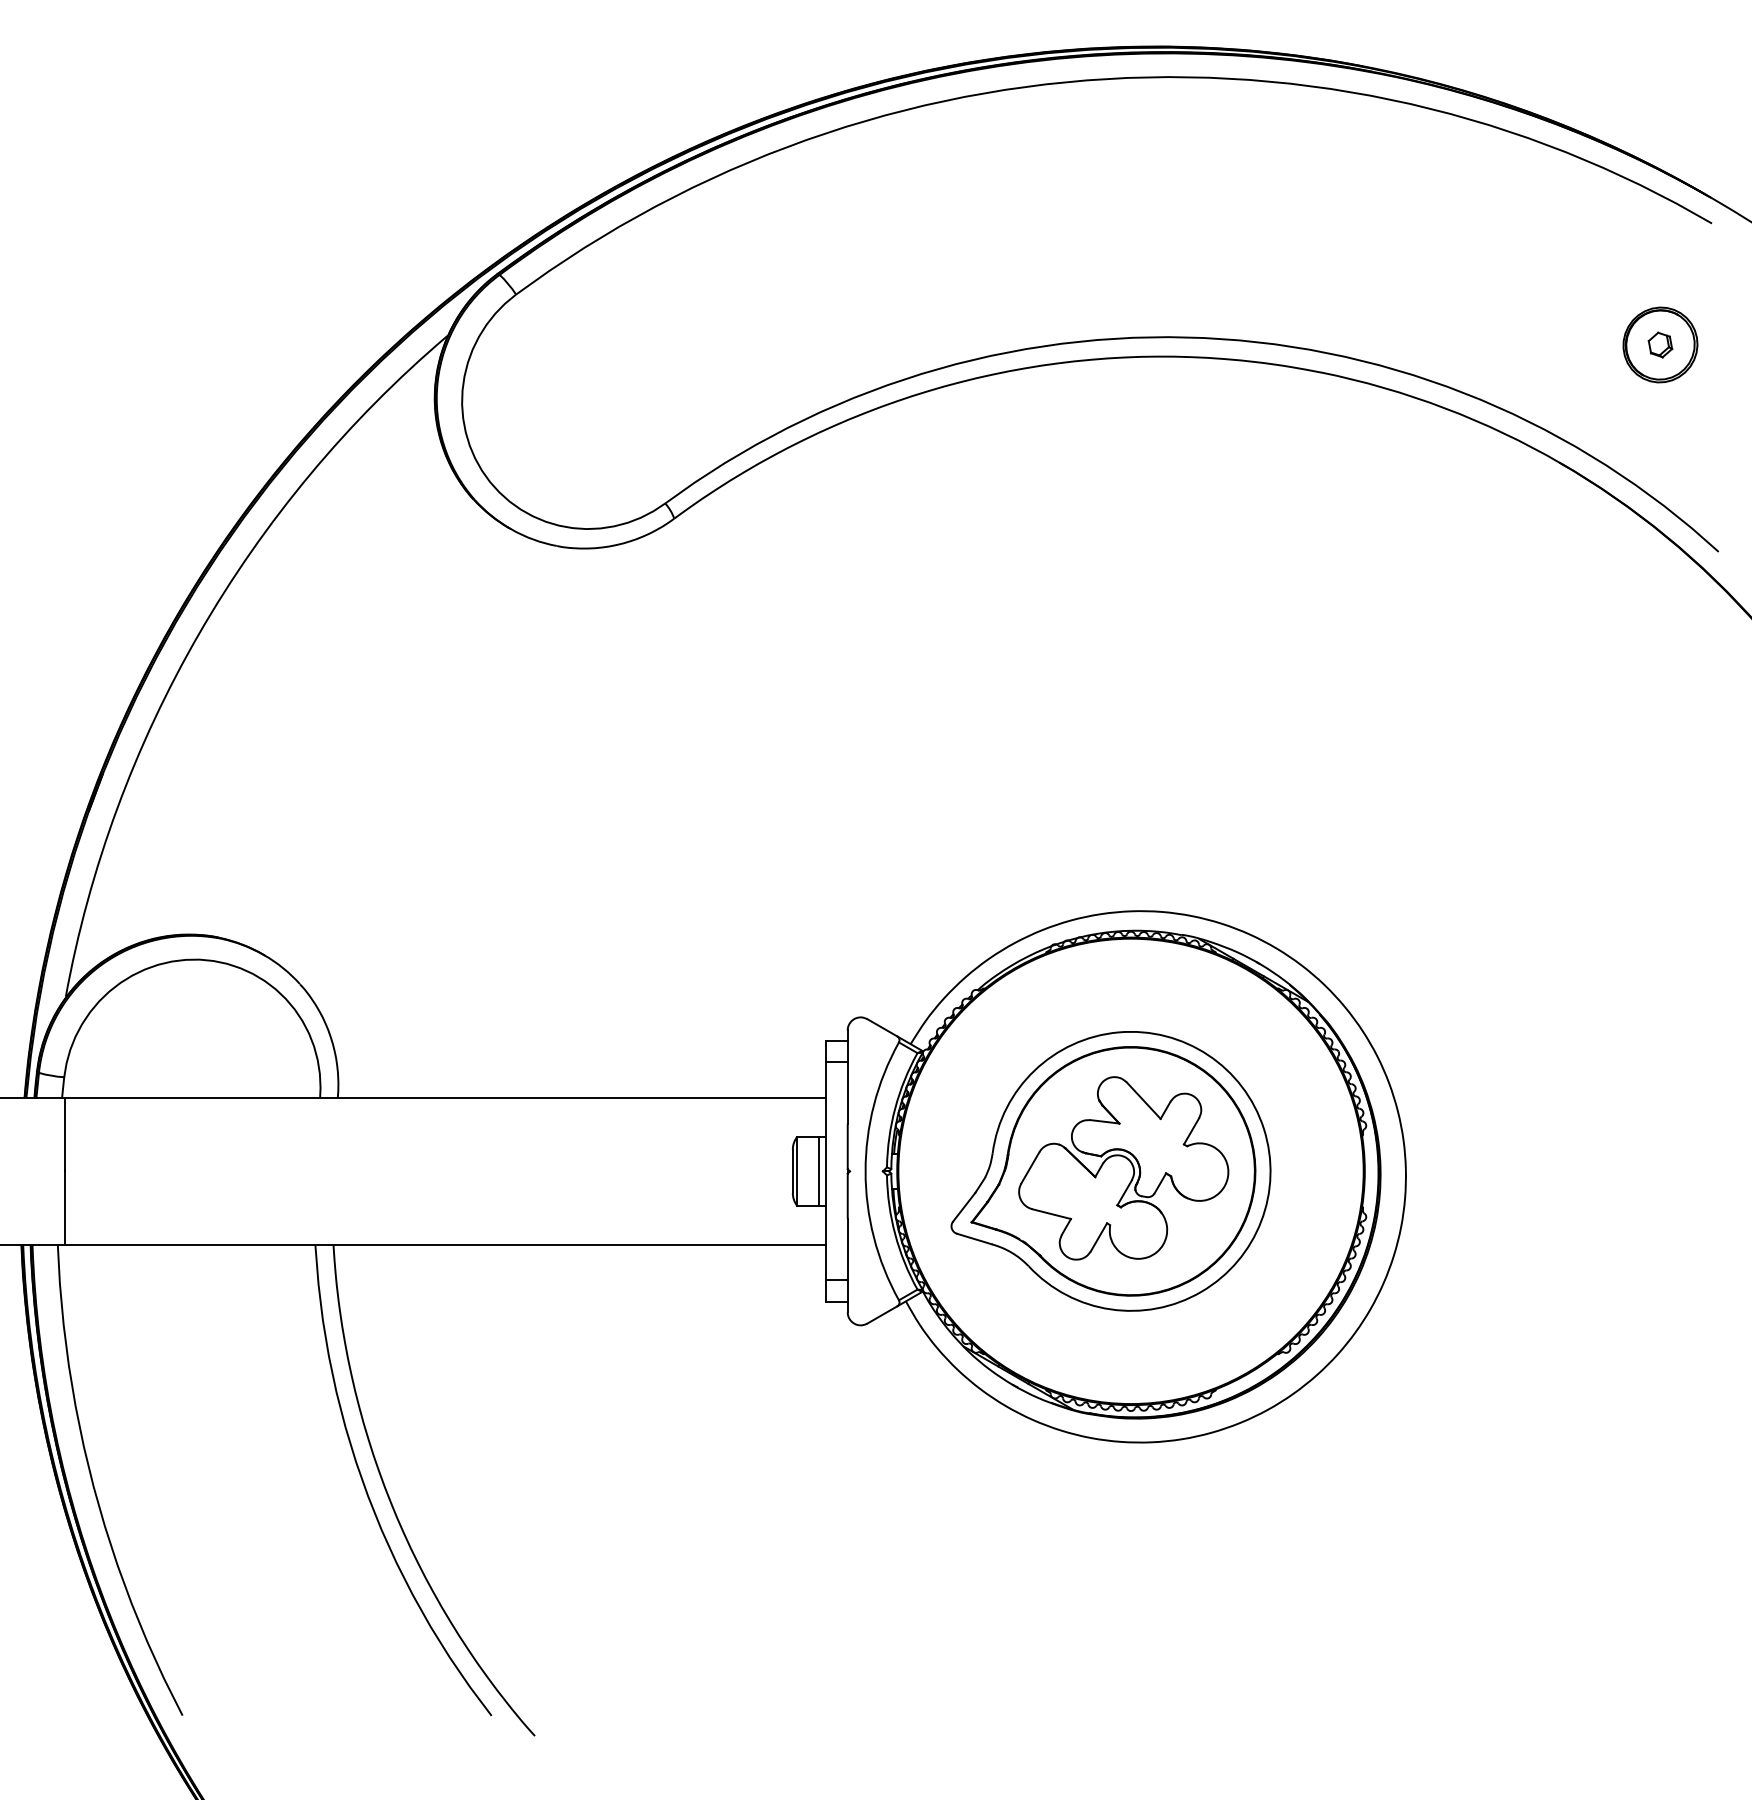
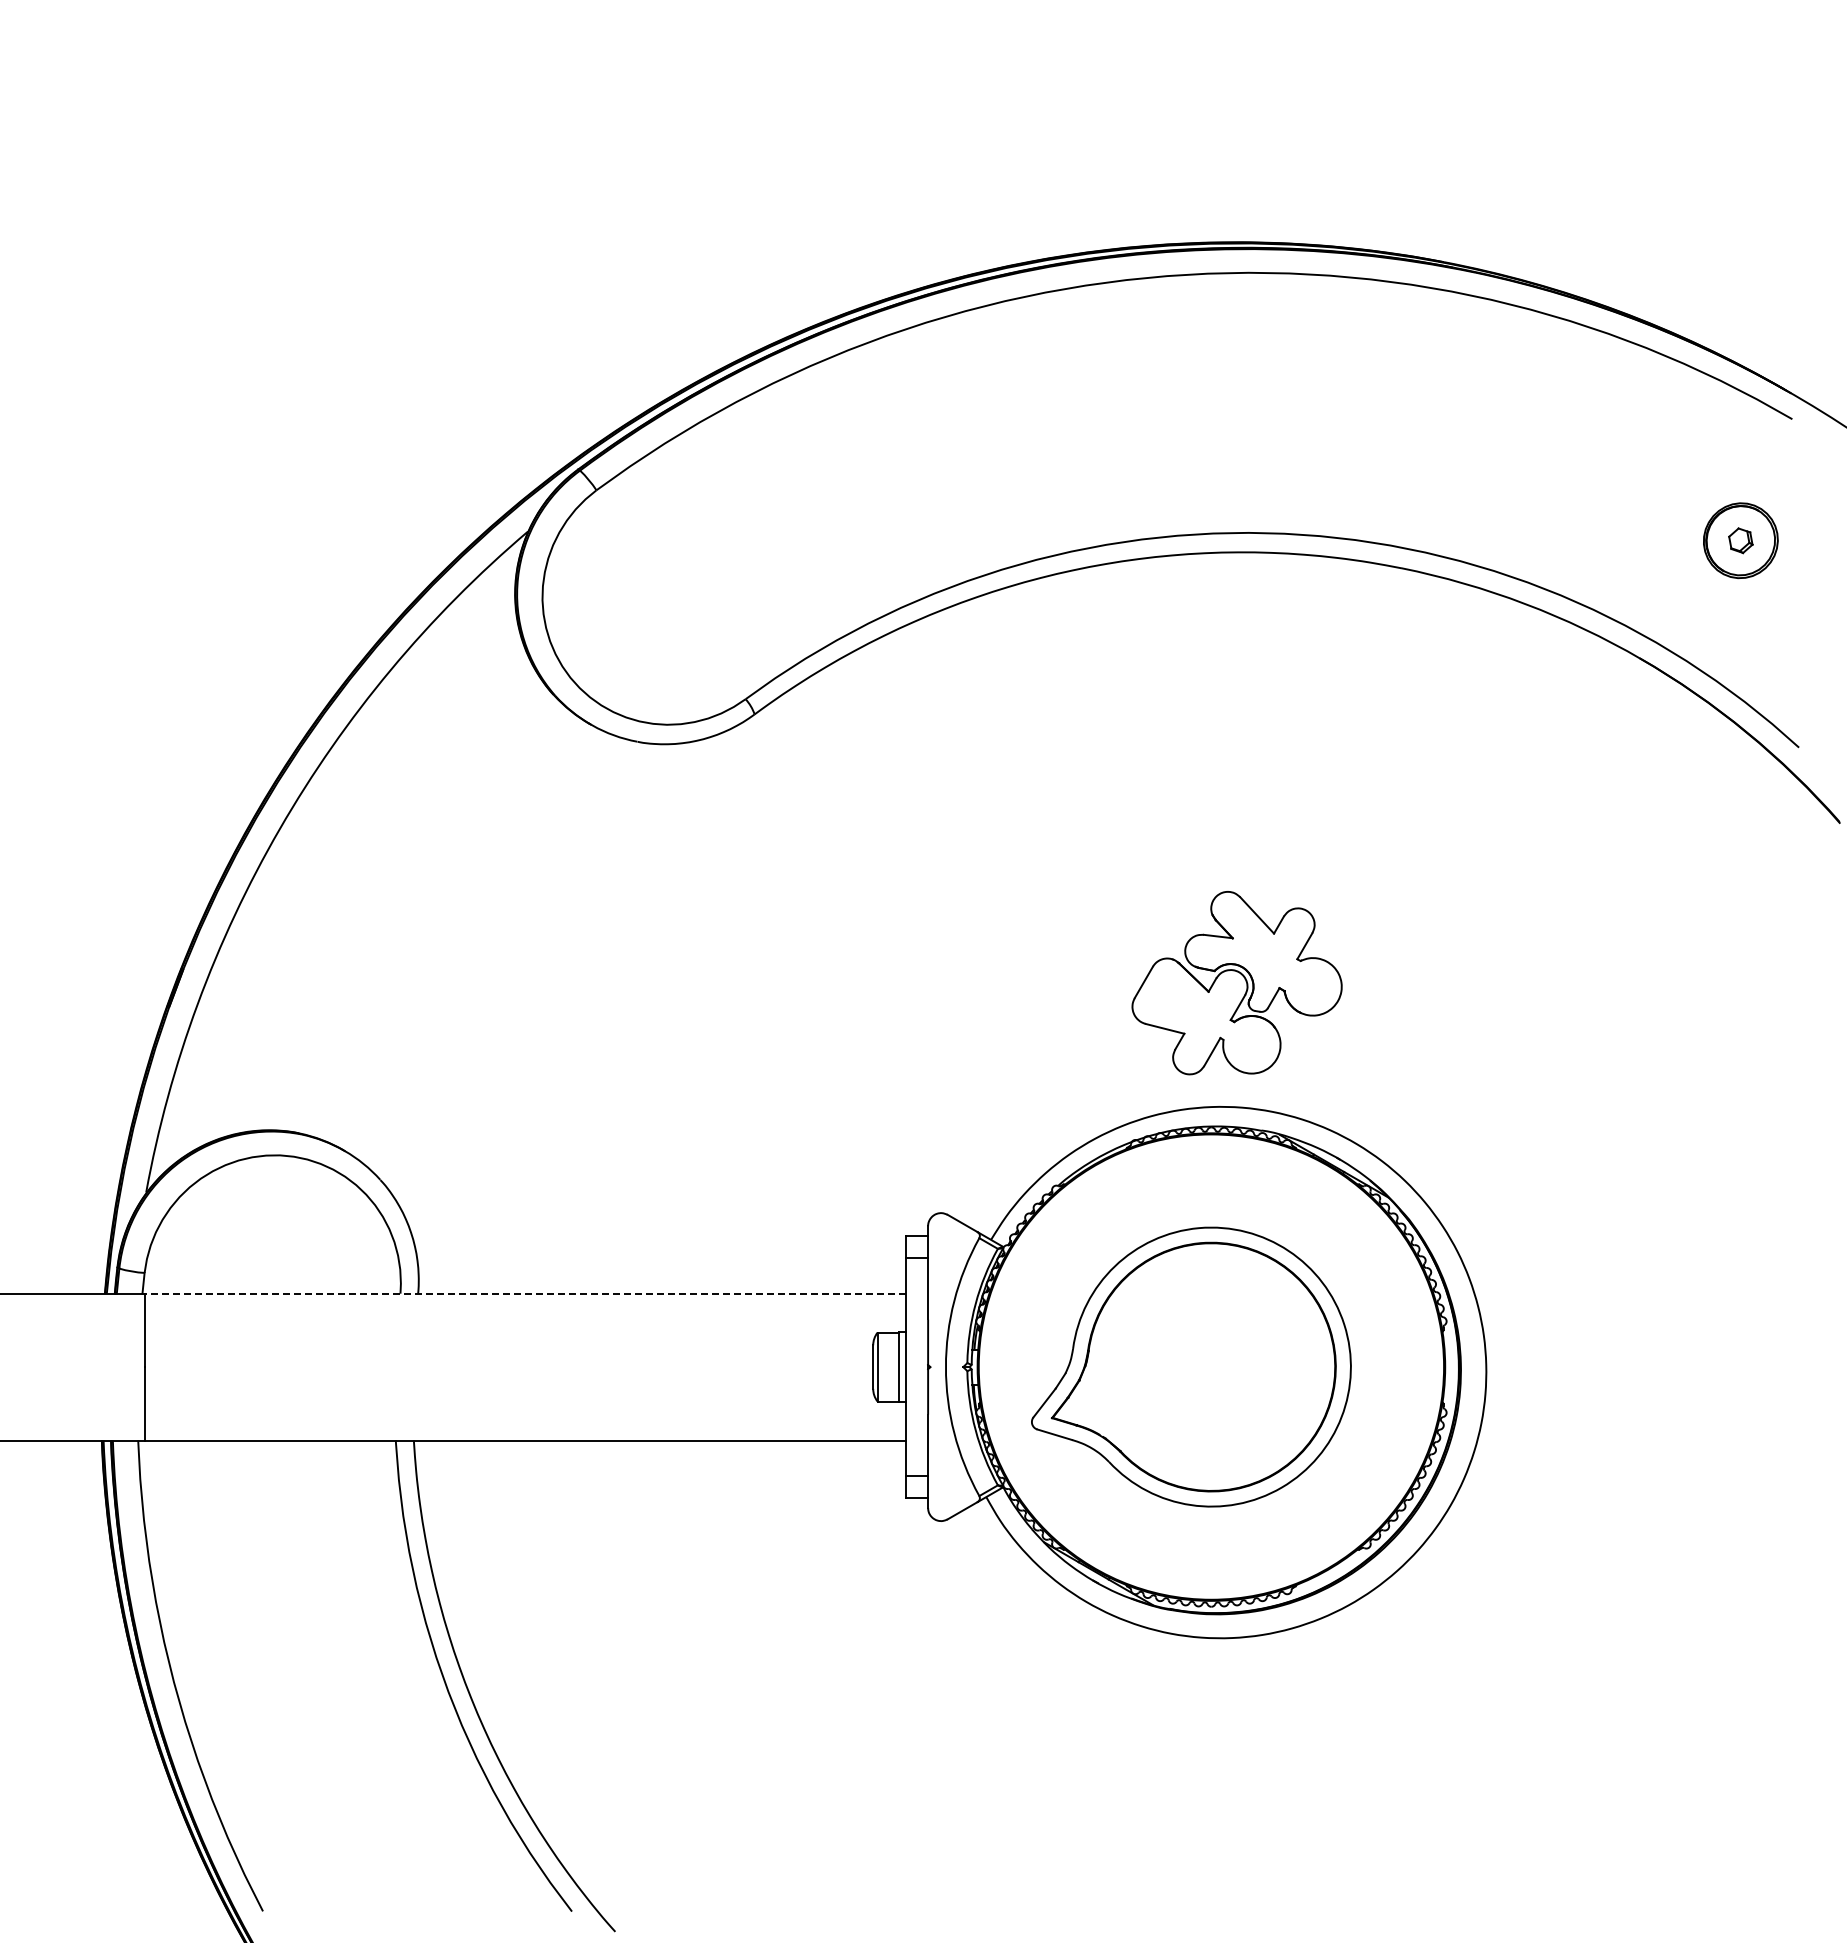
line: (445, 1097) -> (525, 1293), solid -> dashed
part: (1123, 1168) -> (1236, 983), moved

